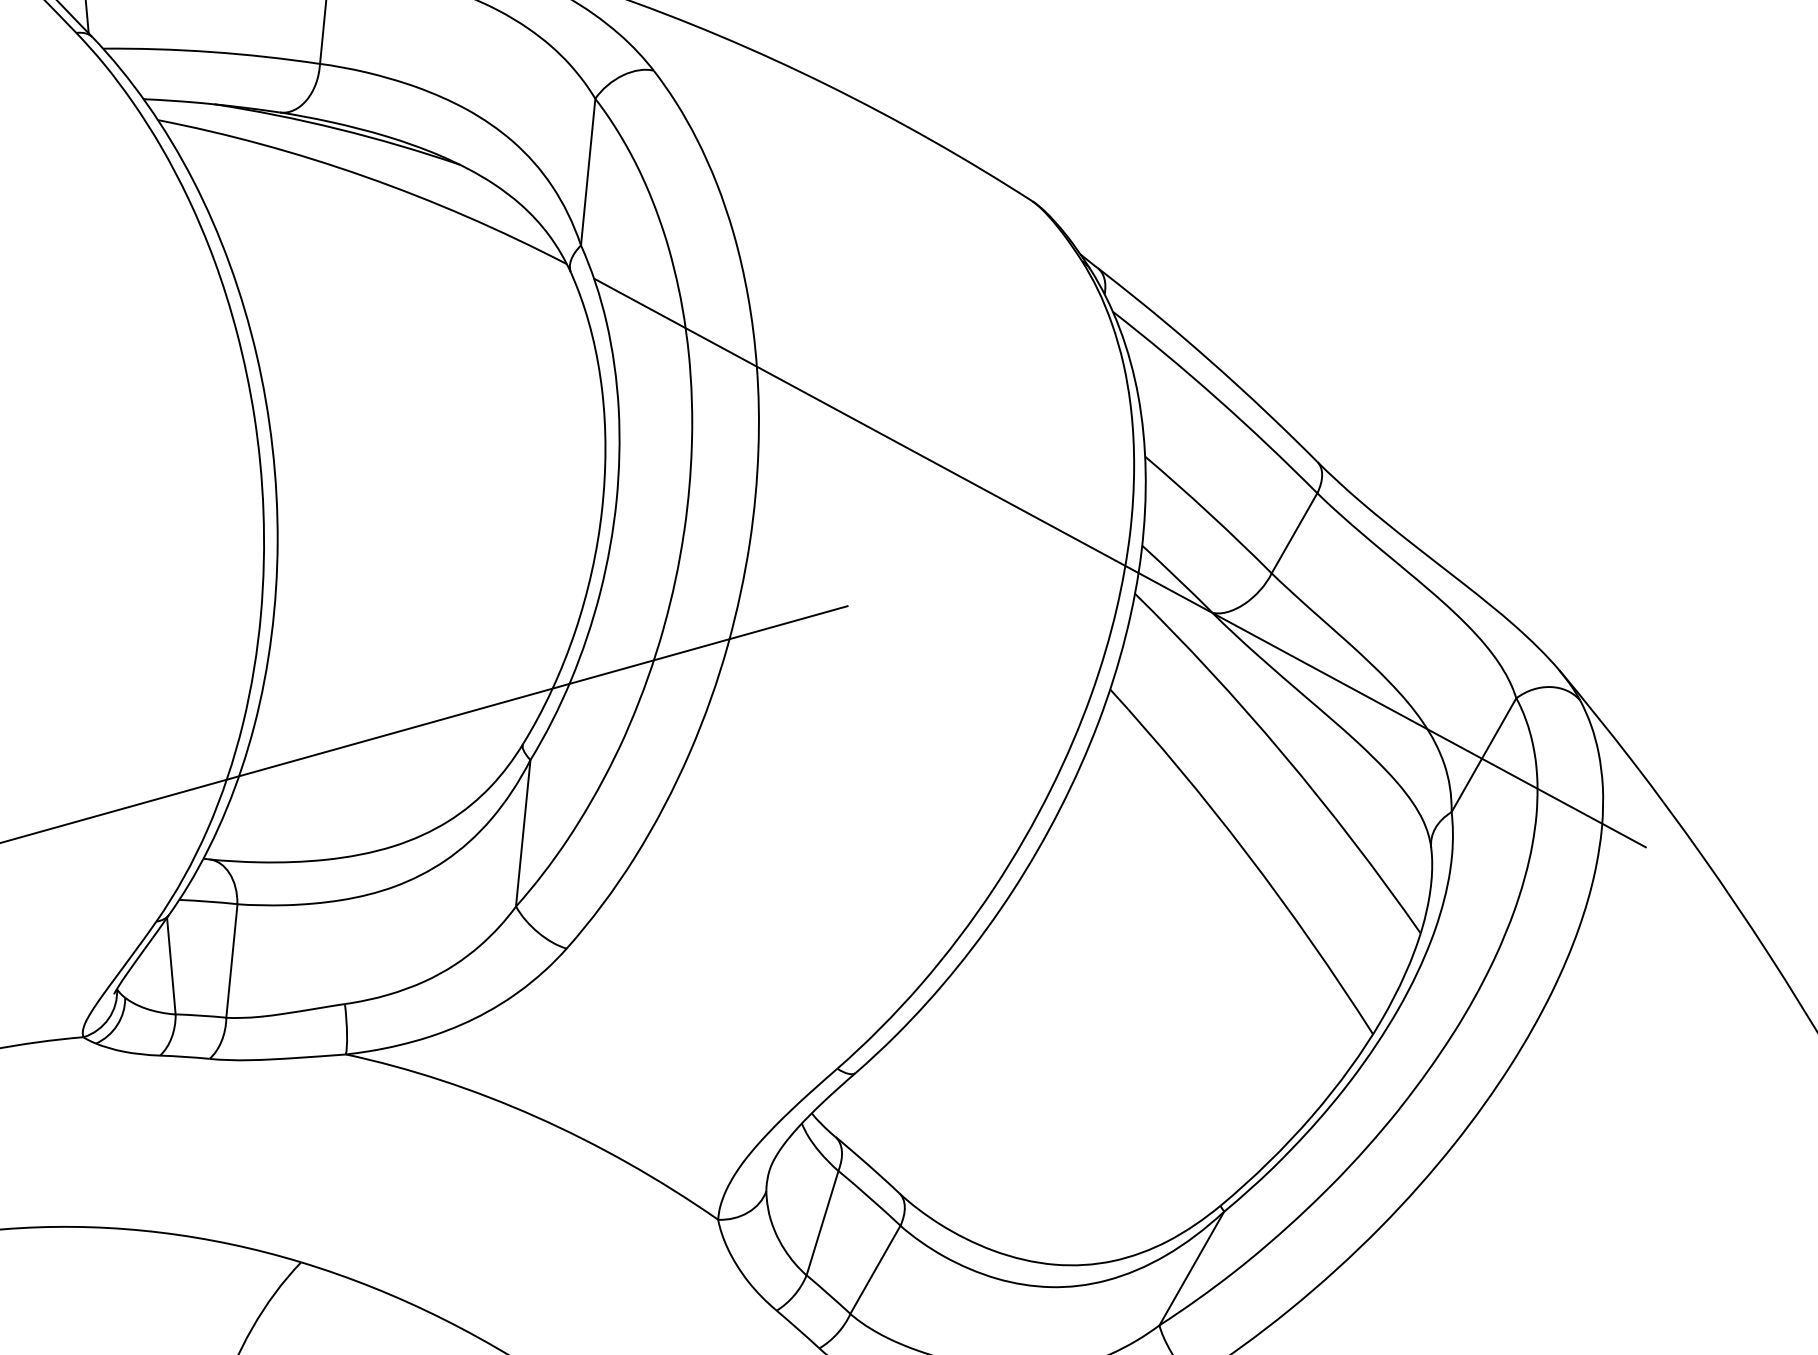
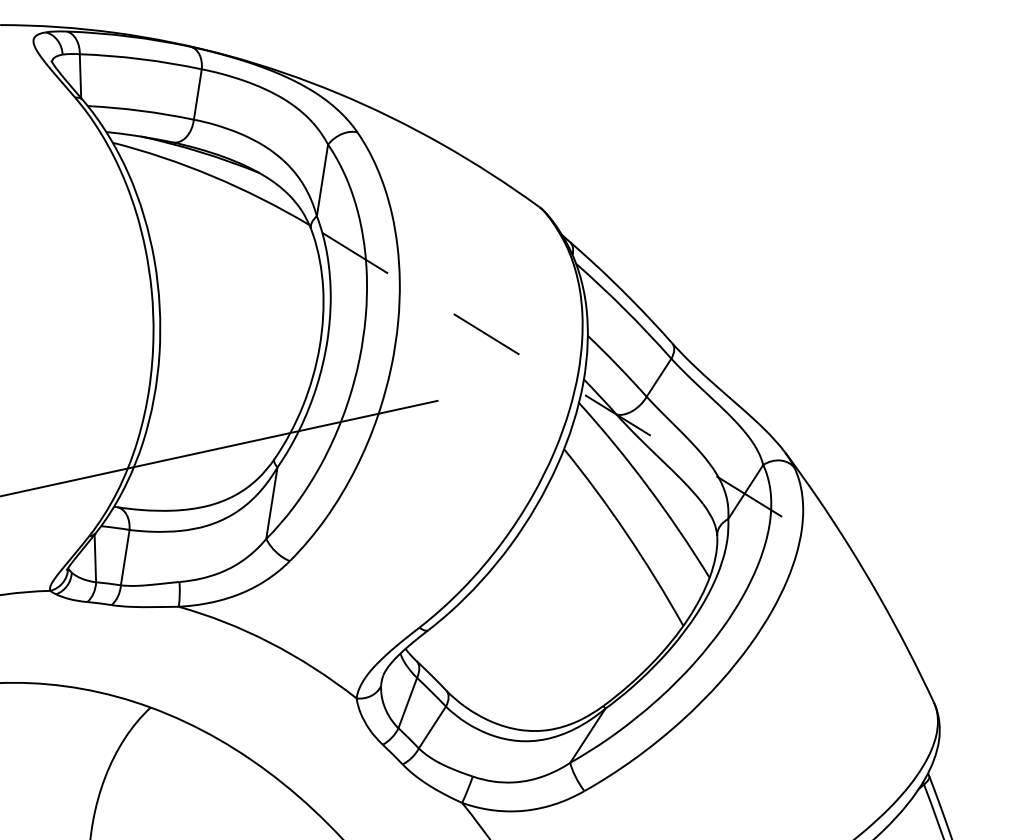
line: (1119, 563) -> (572, 387), solid -> dashed

